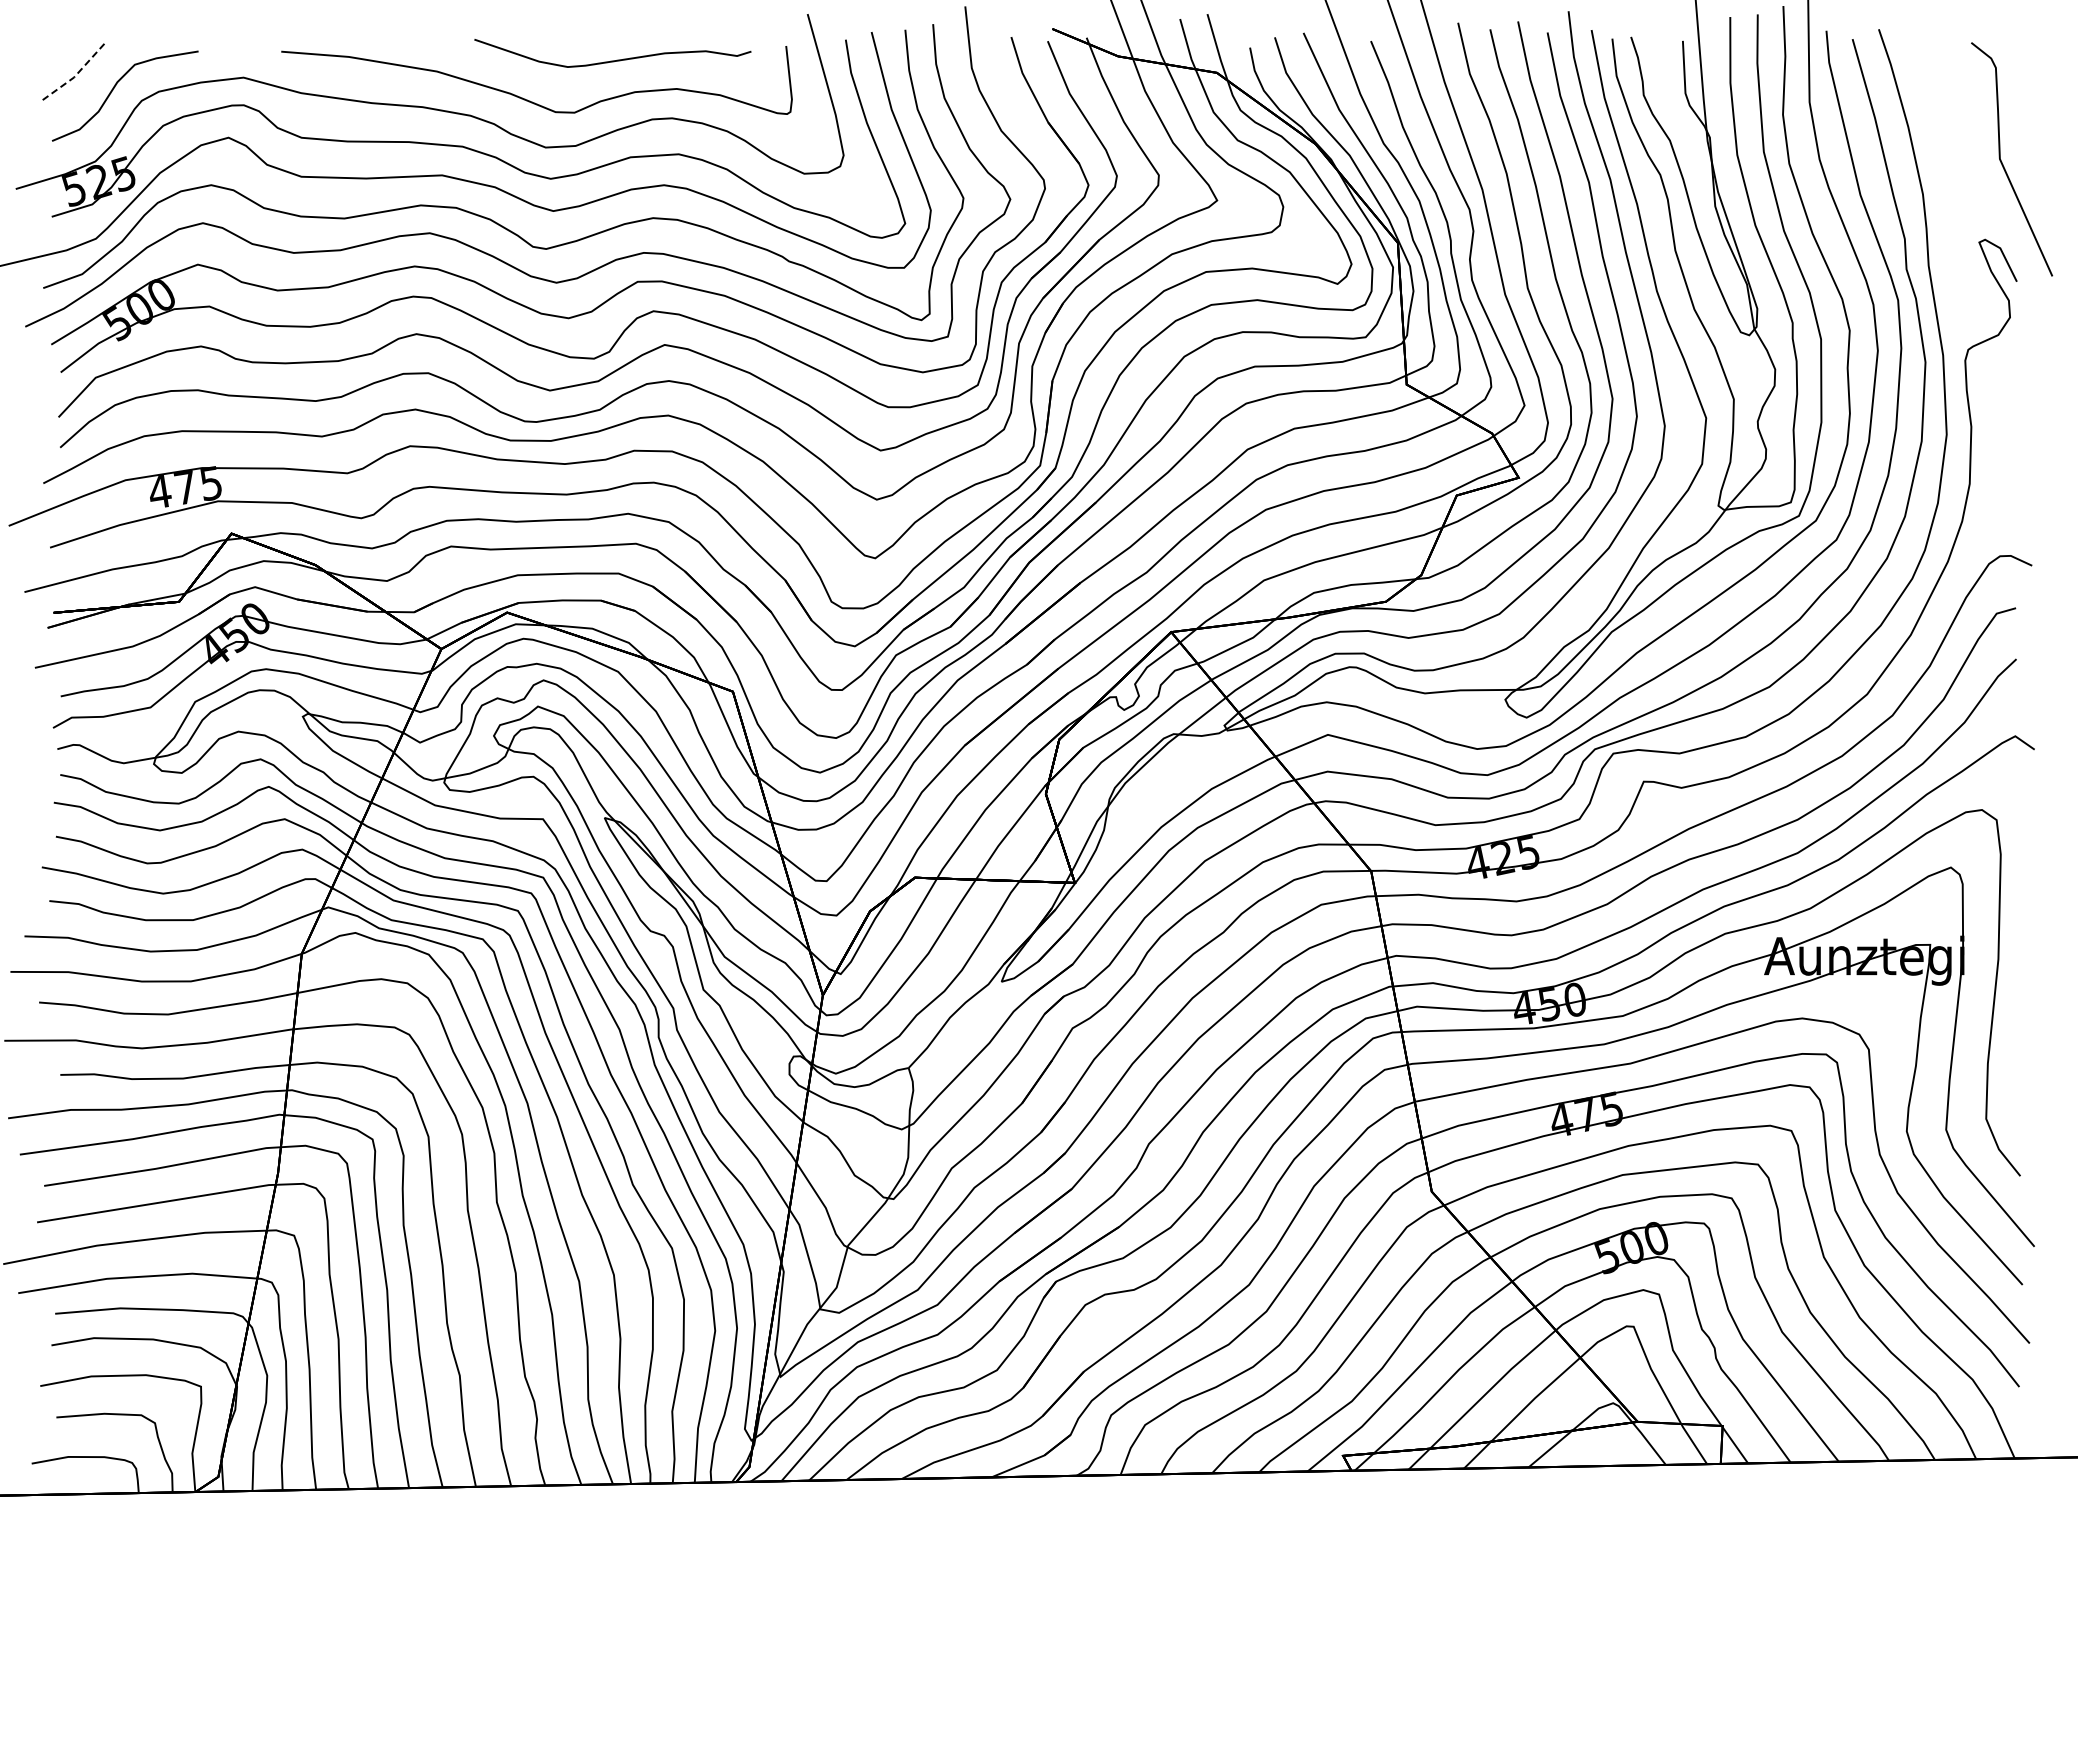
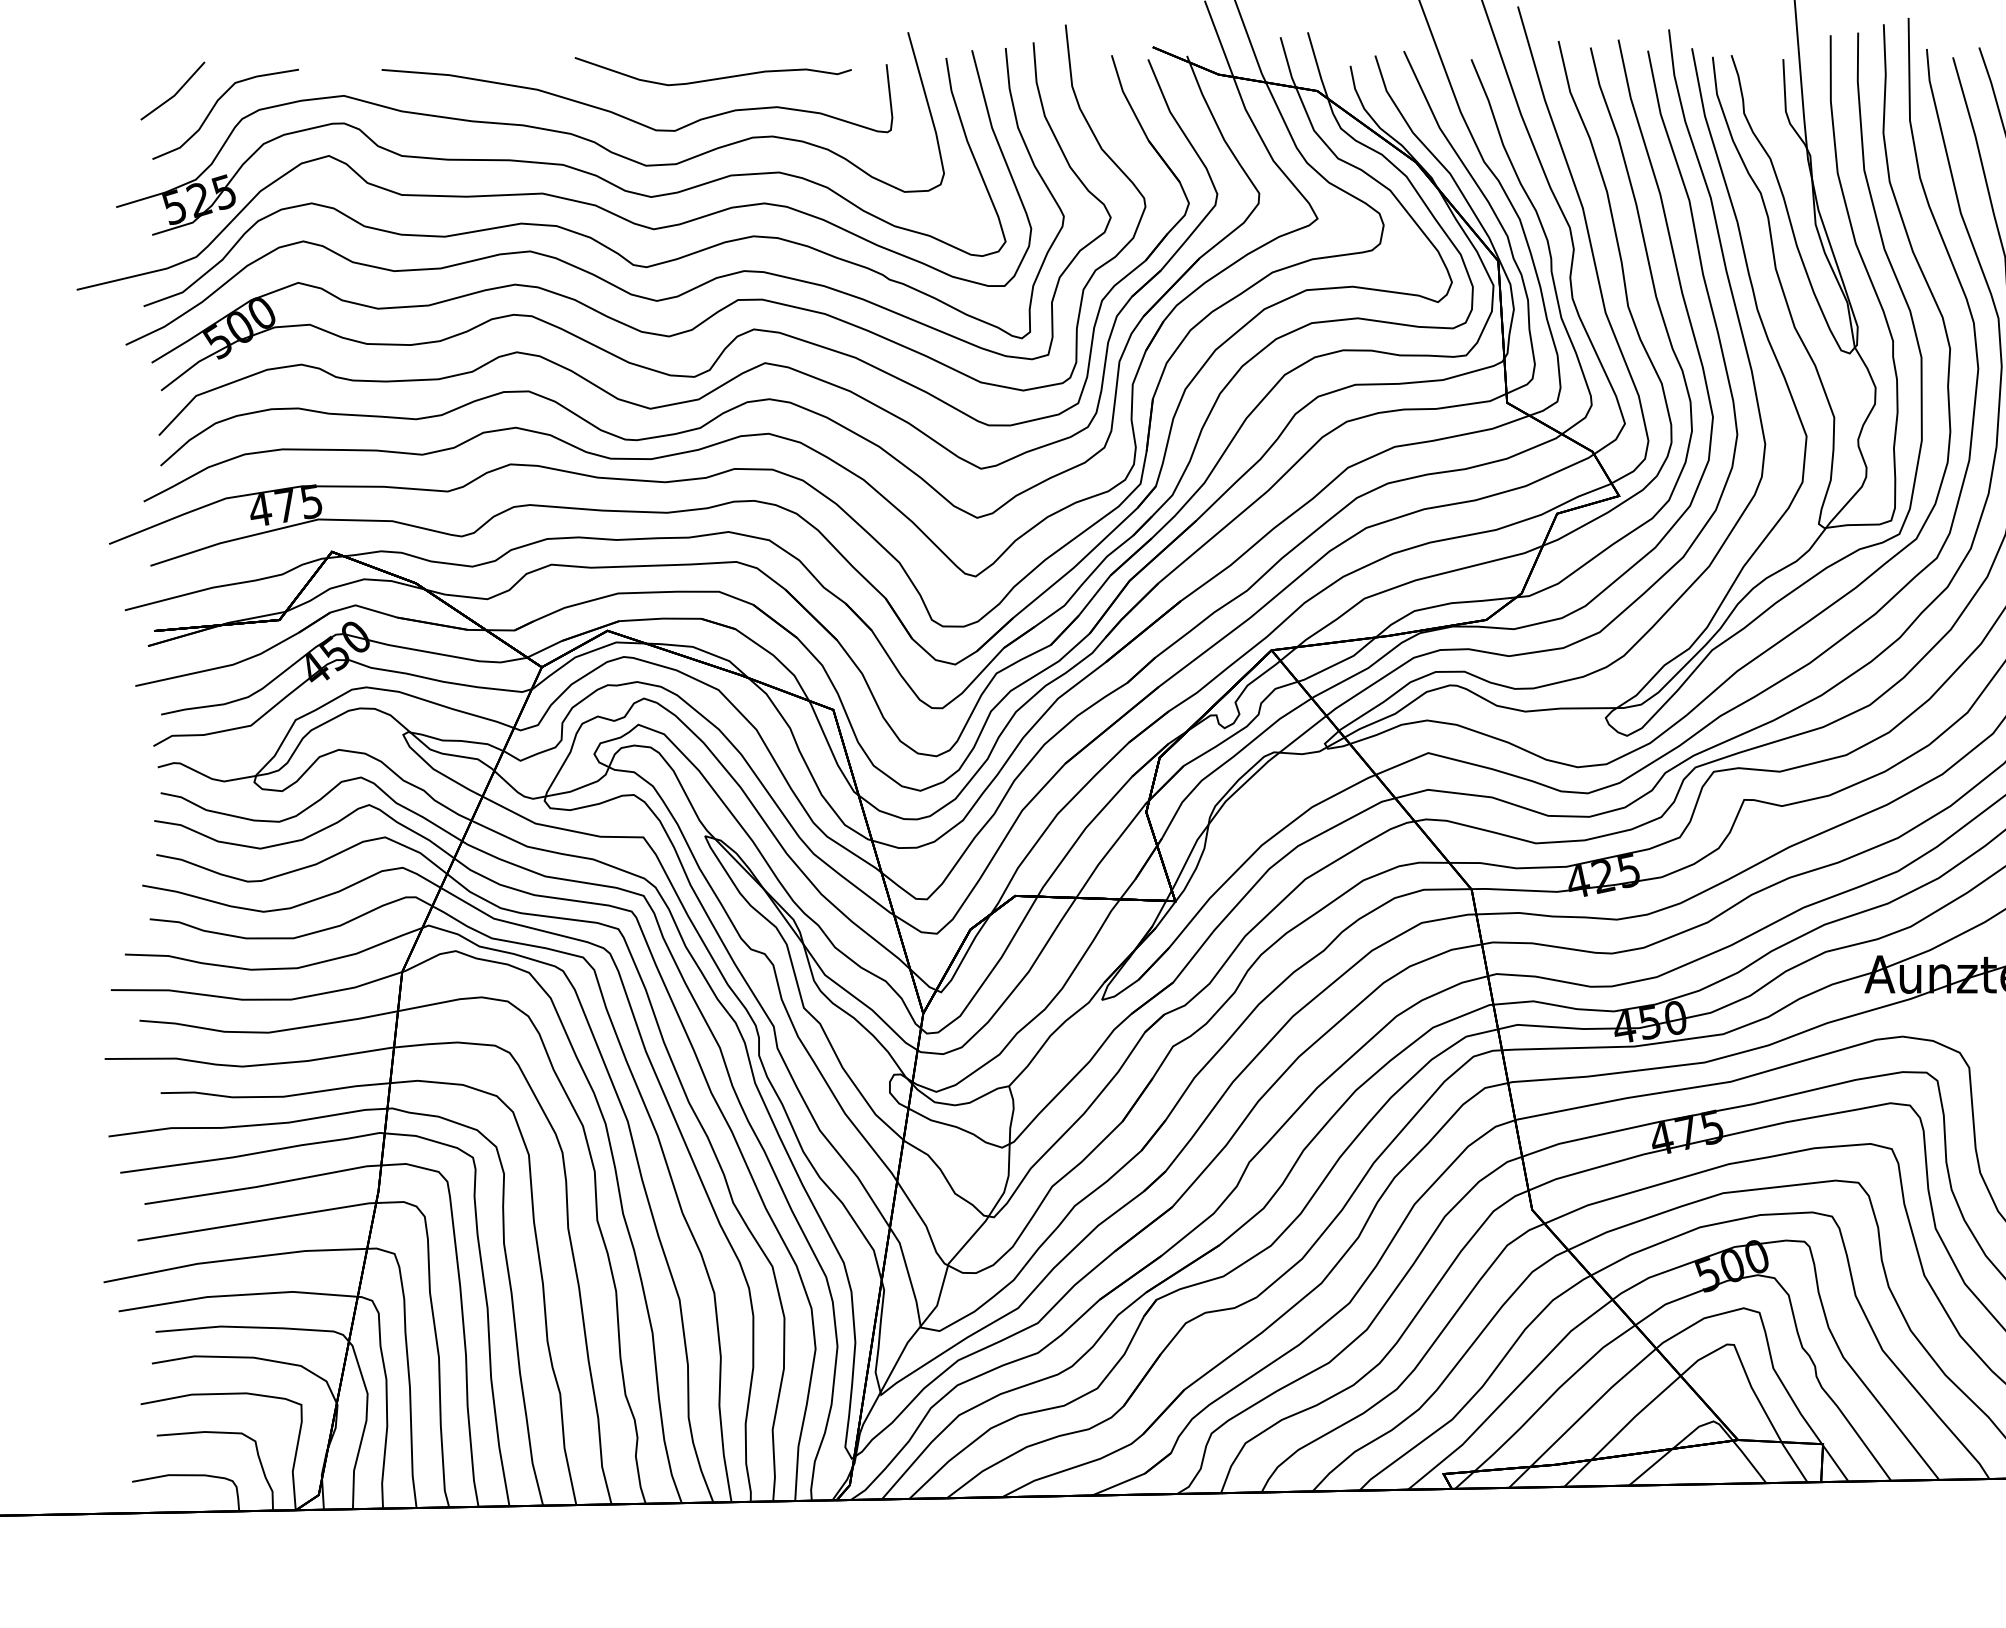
line: (74, 76) -> (174, 94), dashed -> solid

